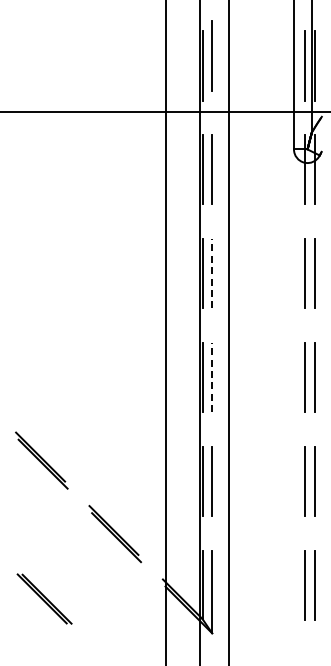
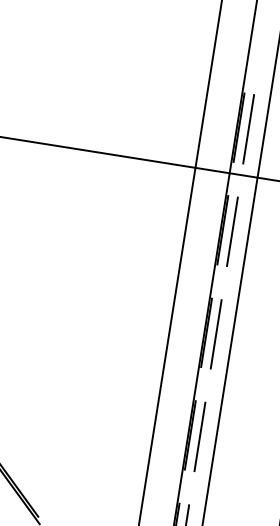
line: (211, 55) -> (248, 128), moved
line: (212, 273) -> (216, 334), dashed -> solid
line: (212, 377) -> (200, 437), dashed -> solid

